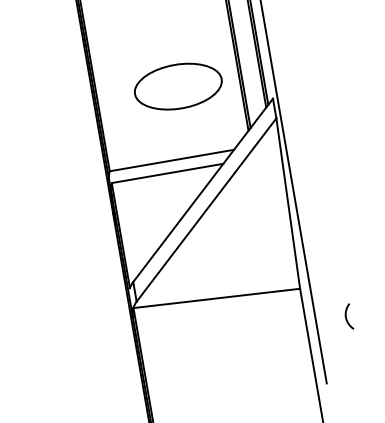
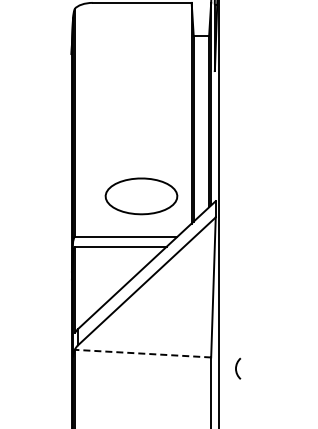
part: (178, 86) -> (141, 196), moved
line: (216, 298) -> (142, 353), solid -> dashed
arc: (346, 316) -> (236, 368), moved

